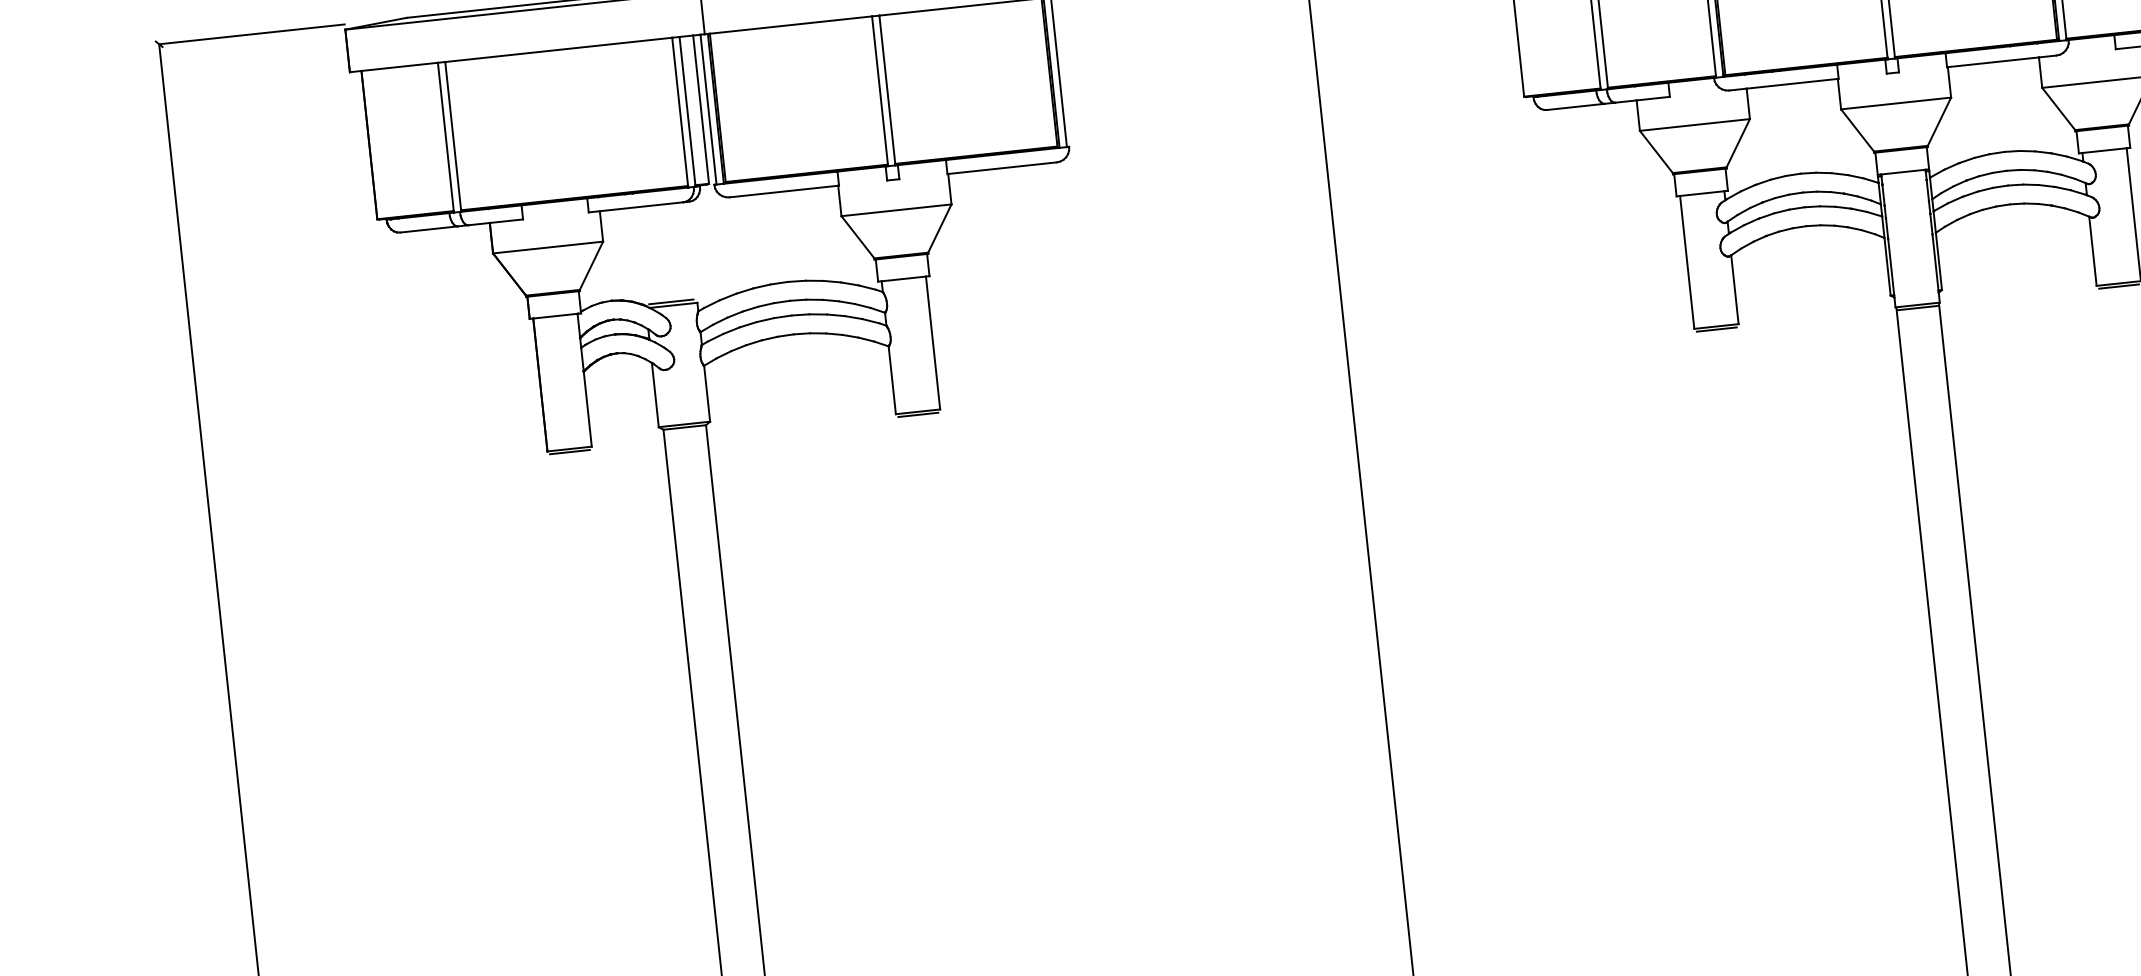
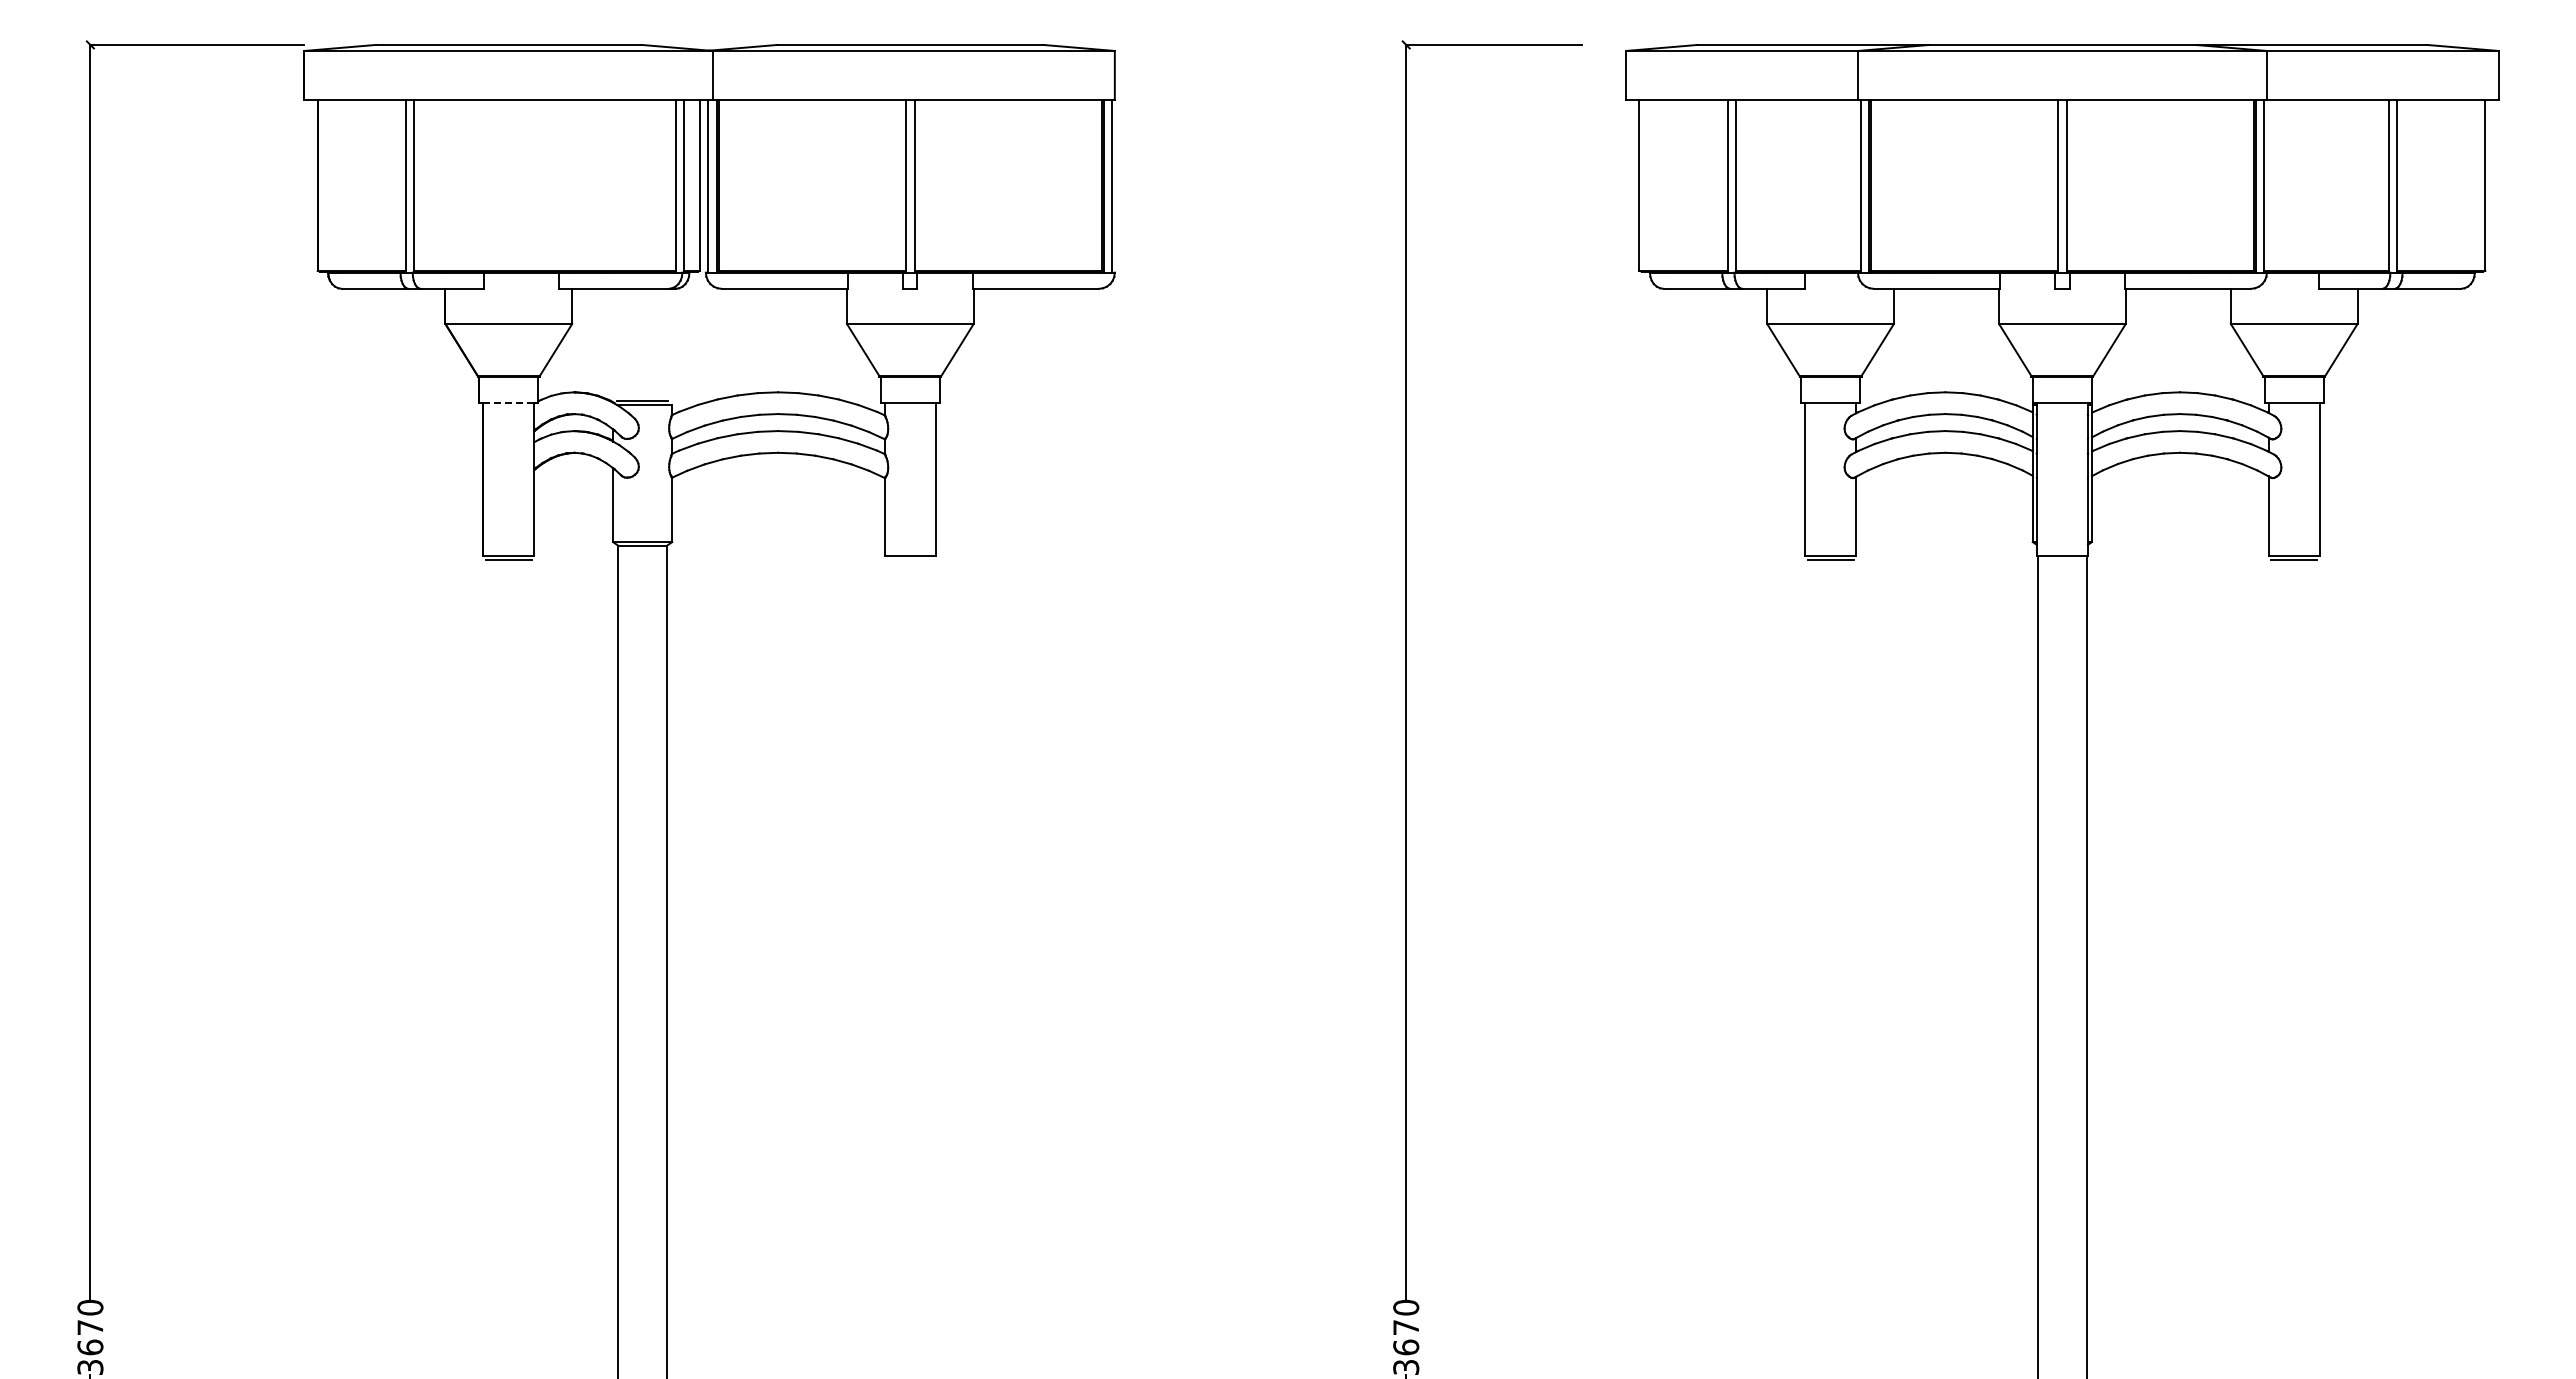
line: (1918, 307) -> (2062, 559), removed
line: (555, 316) -> (508, 403), solid -> dashed
line: (918, 414) -> (910, 559), removed

